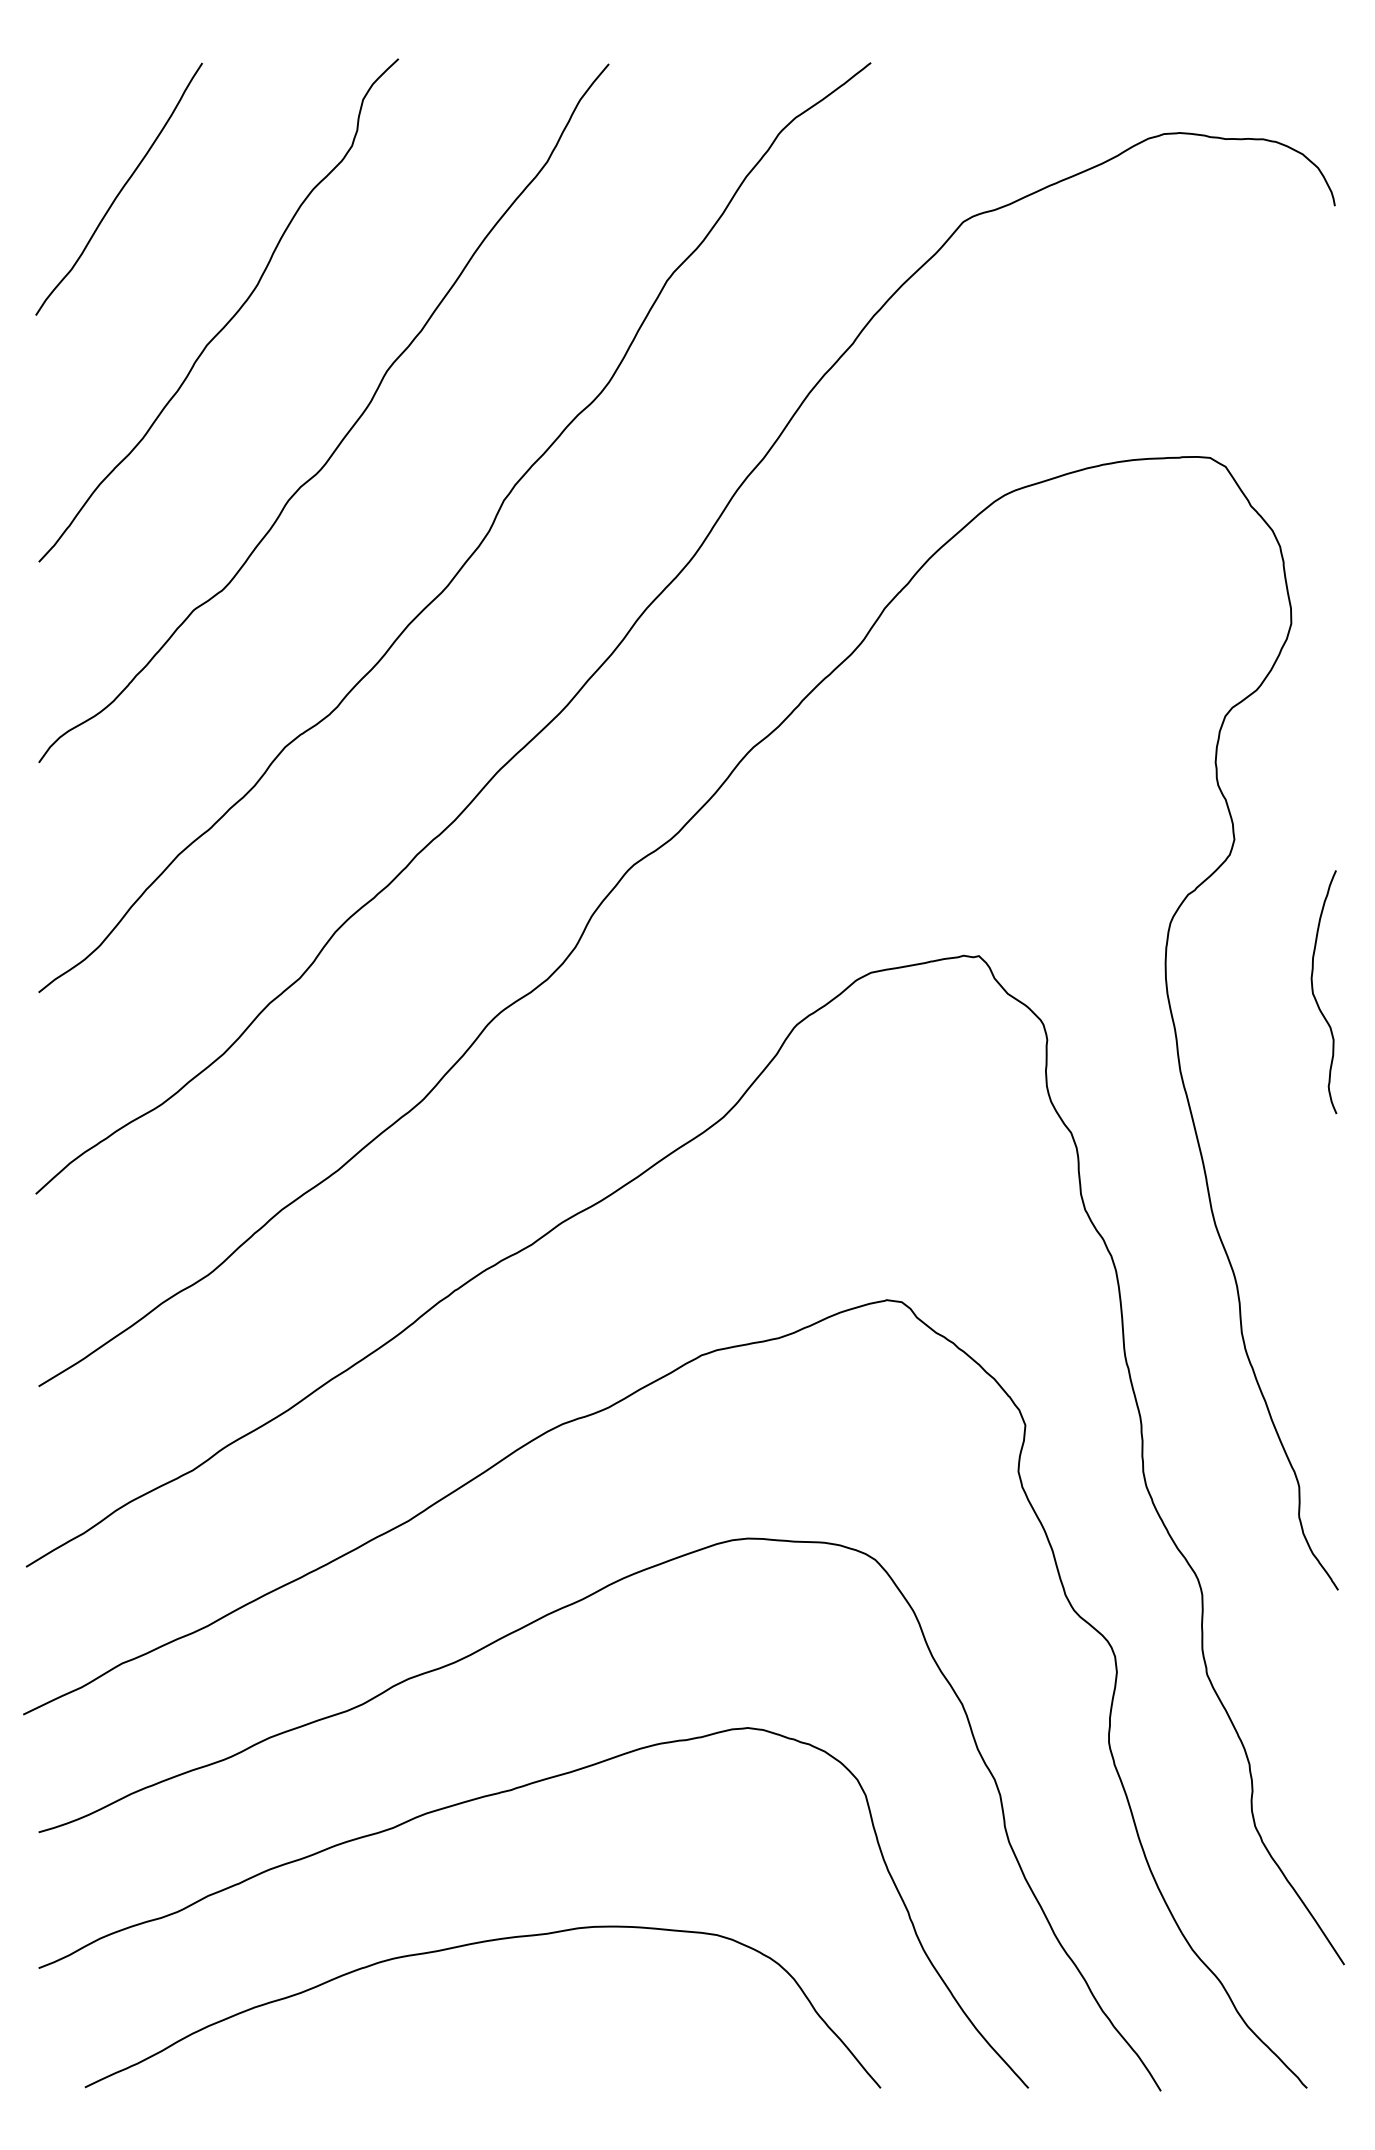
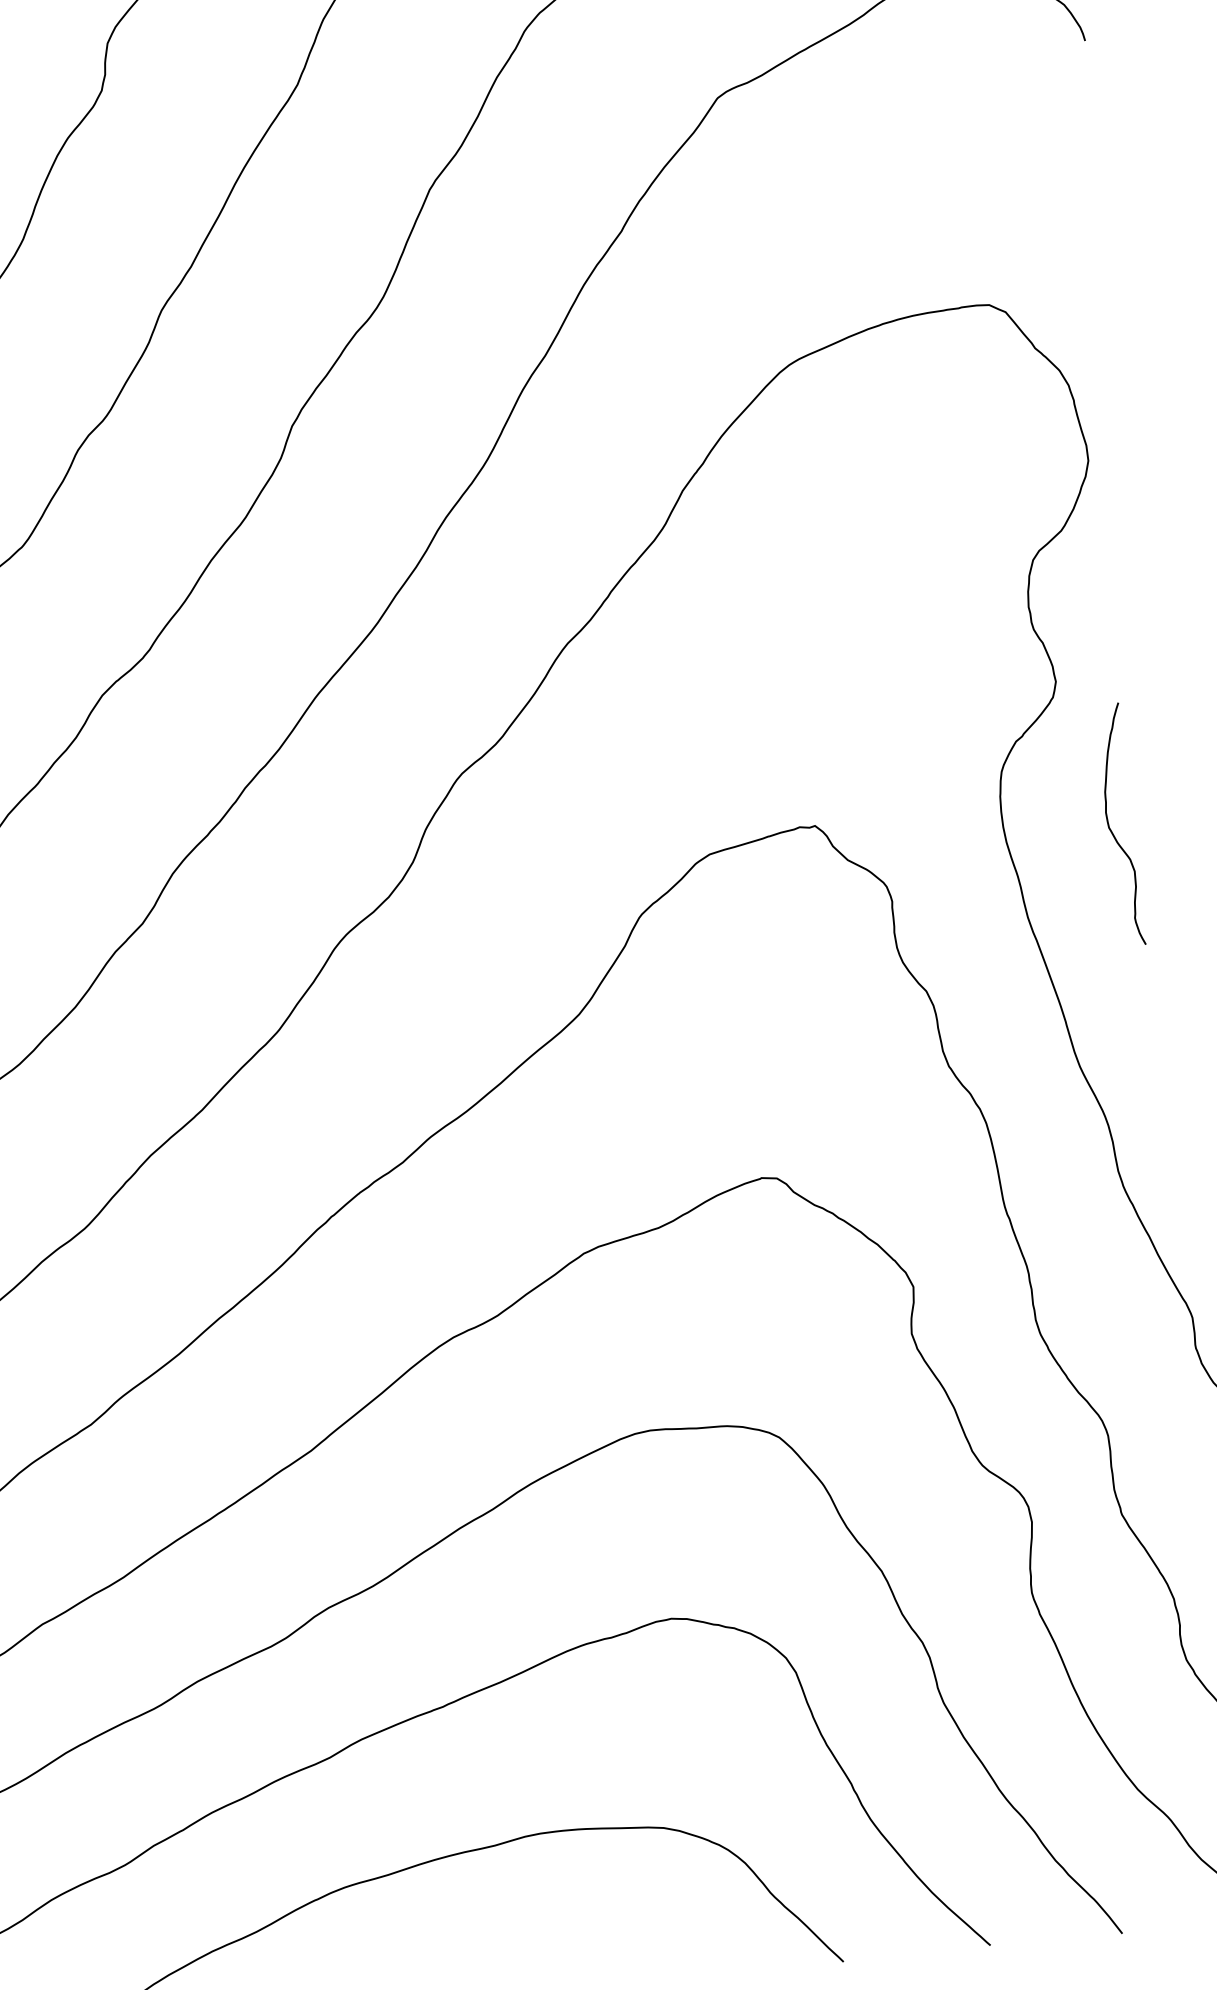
curve: (1315, 996) -> (1111, 830), moved

